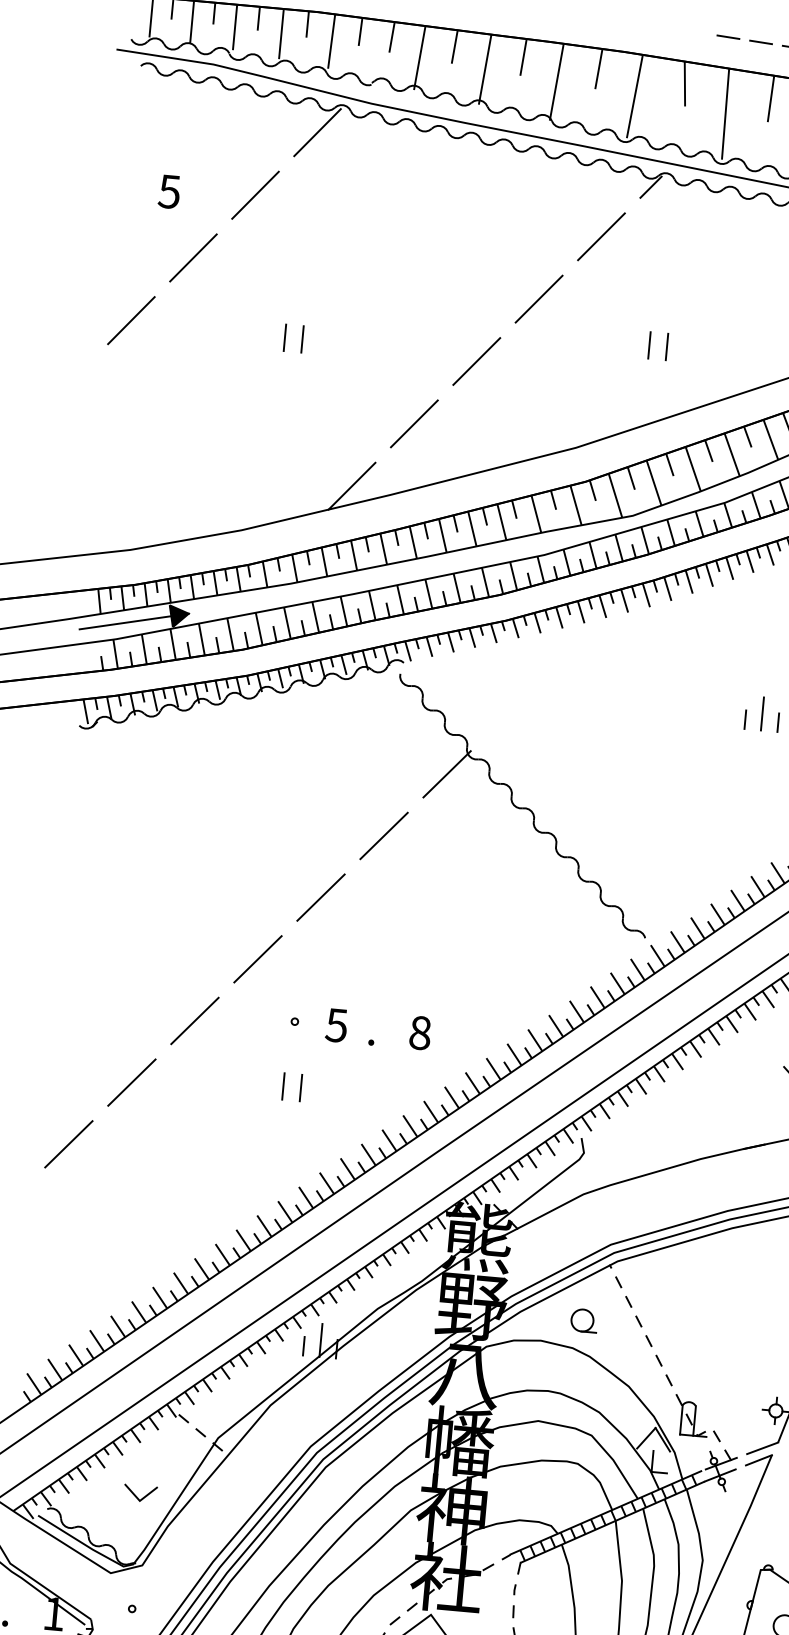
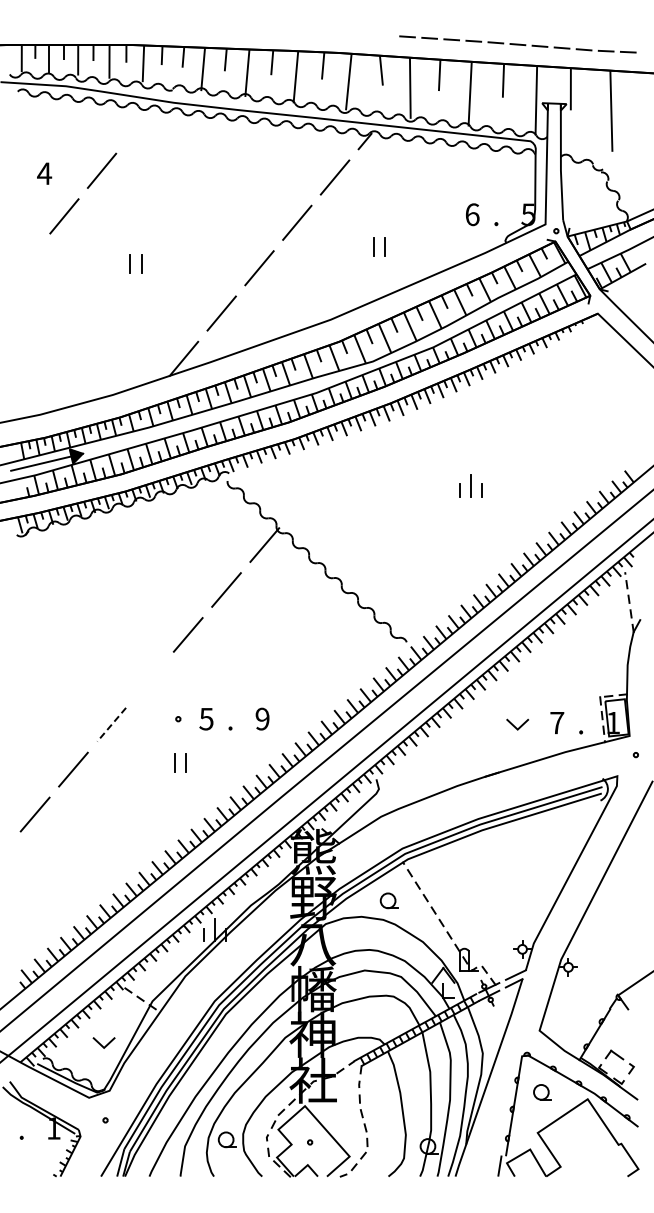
line: (317, 132) -> (139, 125), removed
text: (169, 191) -> (44, 173), 5 -> 4
line: (130, 319) -> (26, 261), removed
line: (257, 958) -> (149, 679), removed
line: (194, 1022) -> (111, 725), solid -> dashed
text: (420, 1032) -> (262, 718), 8 -> 9

